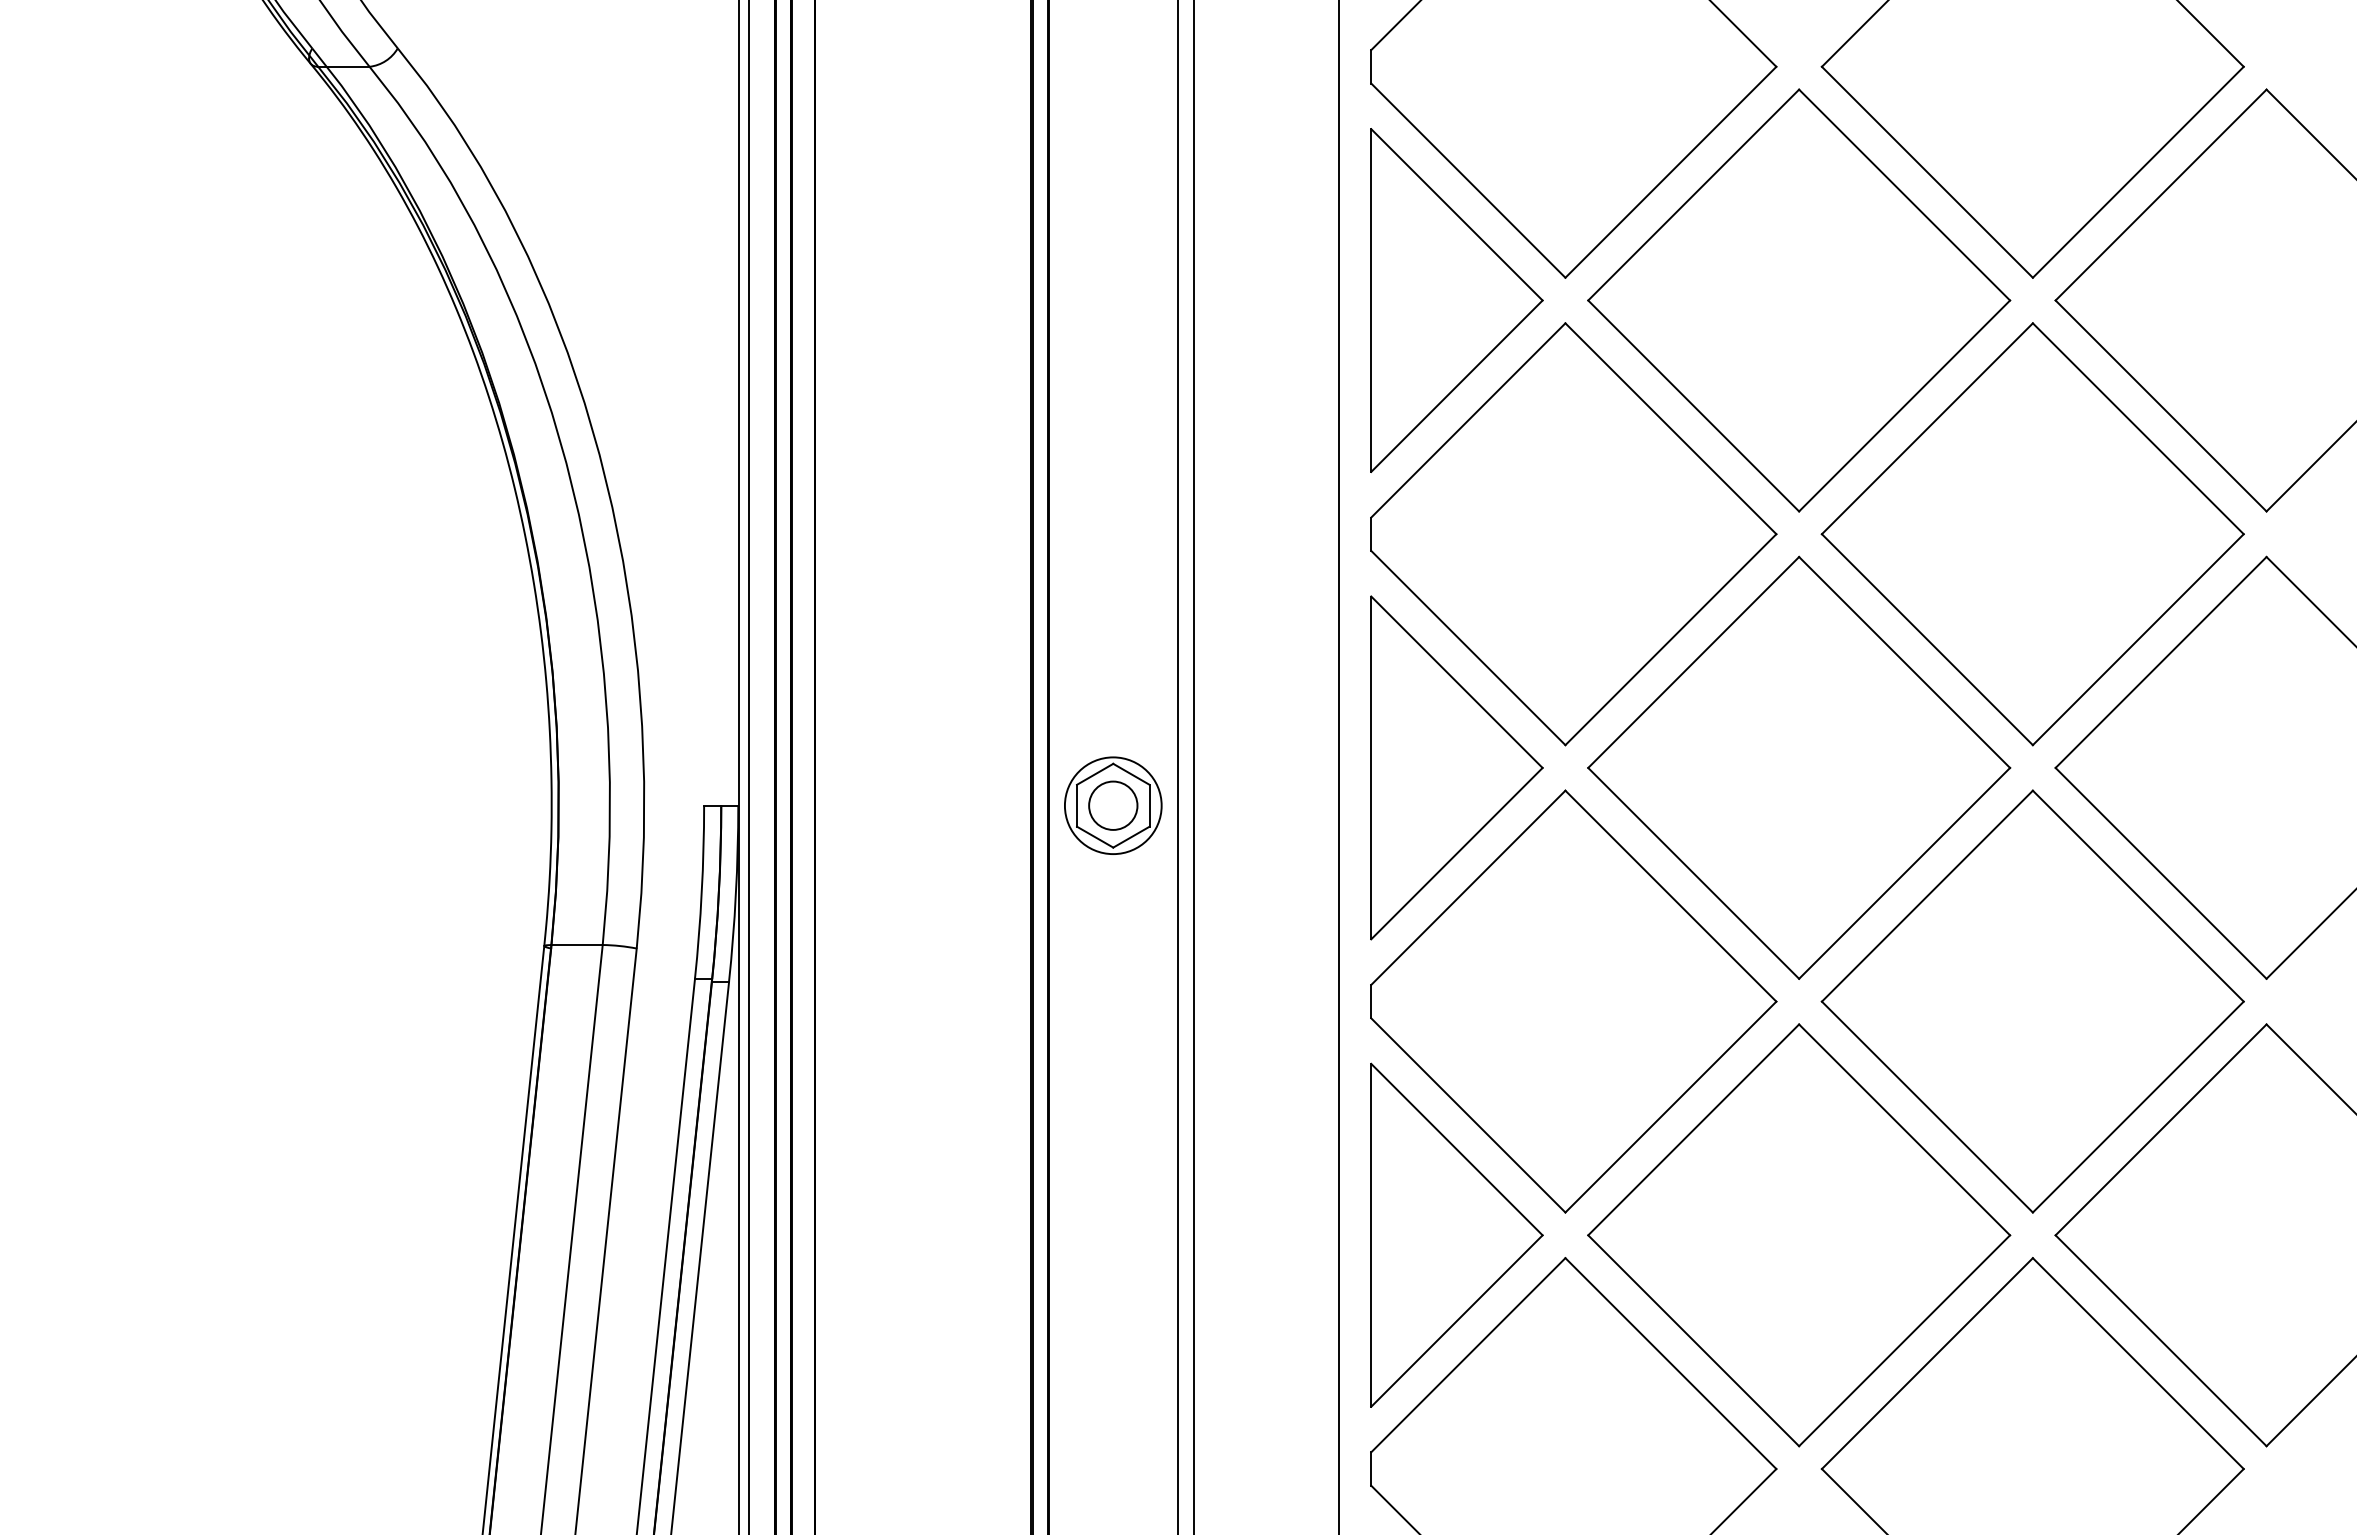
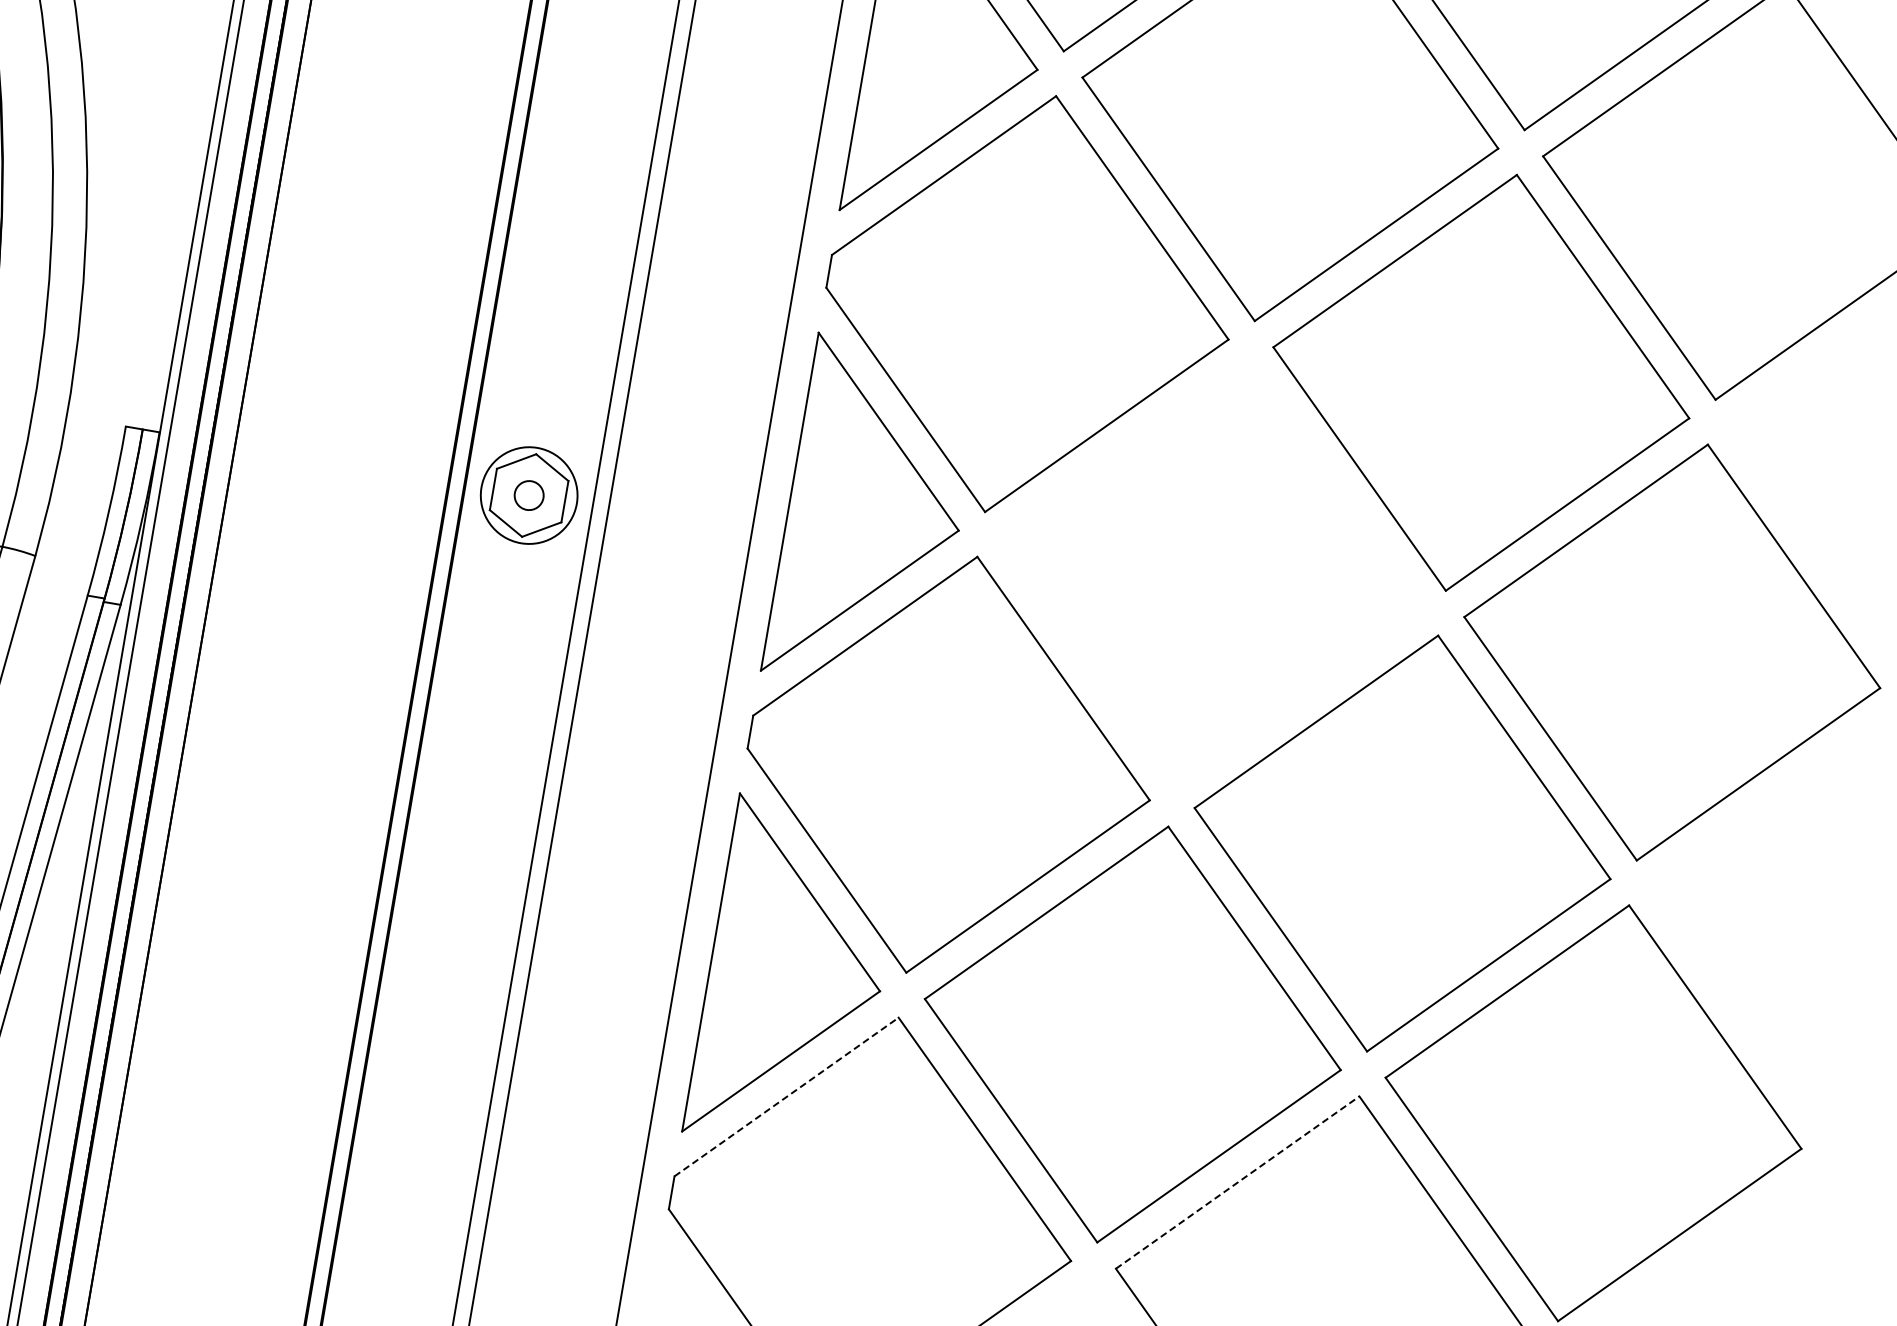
part: (1799, 767) -> (1212, 573), removed
circle: (1113, 805) -> (529, 495), size x0.6
line: (1468, 1354) -> (786, 1096), solid -> dashed
line: (1927, 1363) -> (1237, 1182), solid -> dashed

